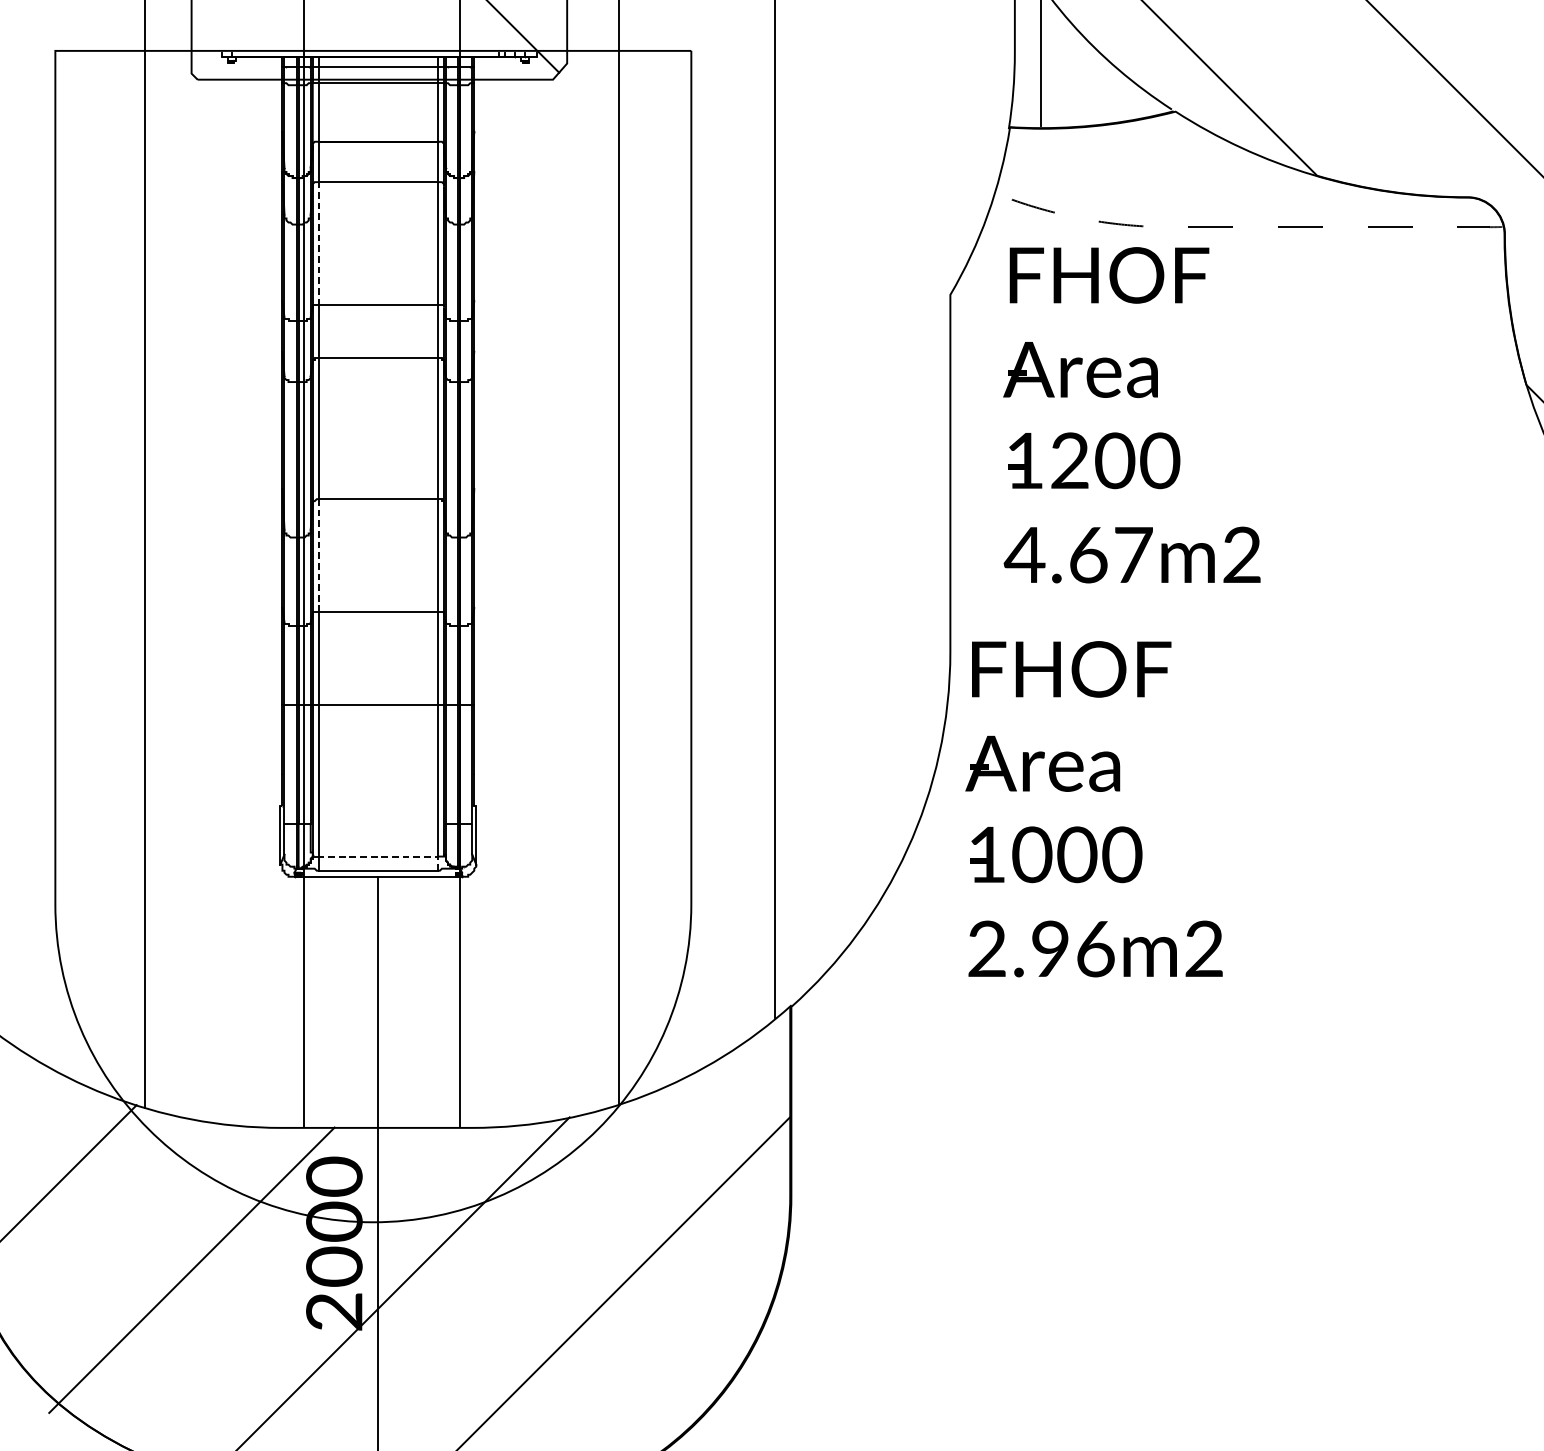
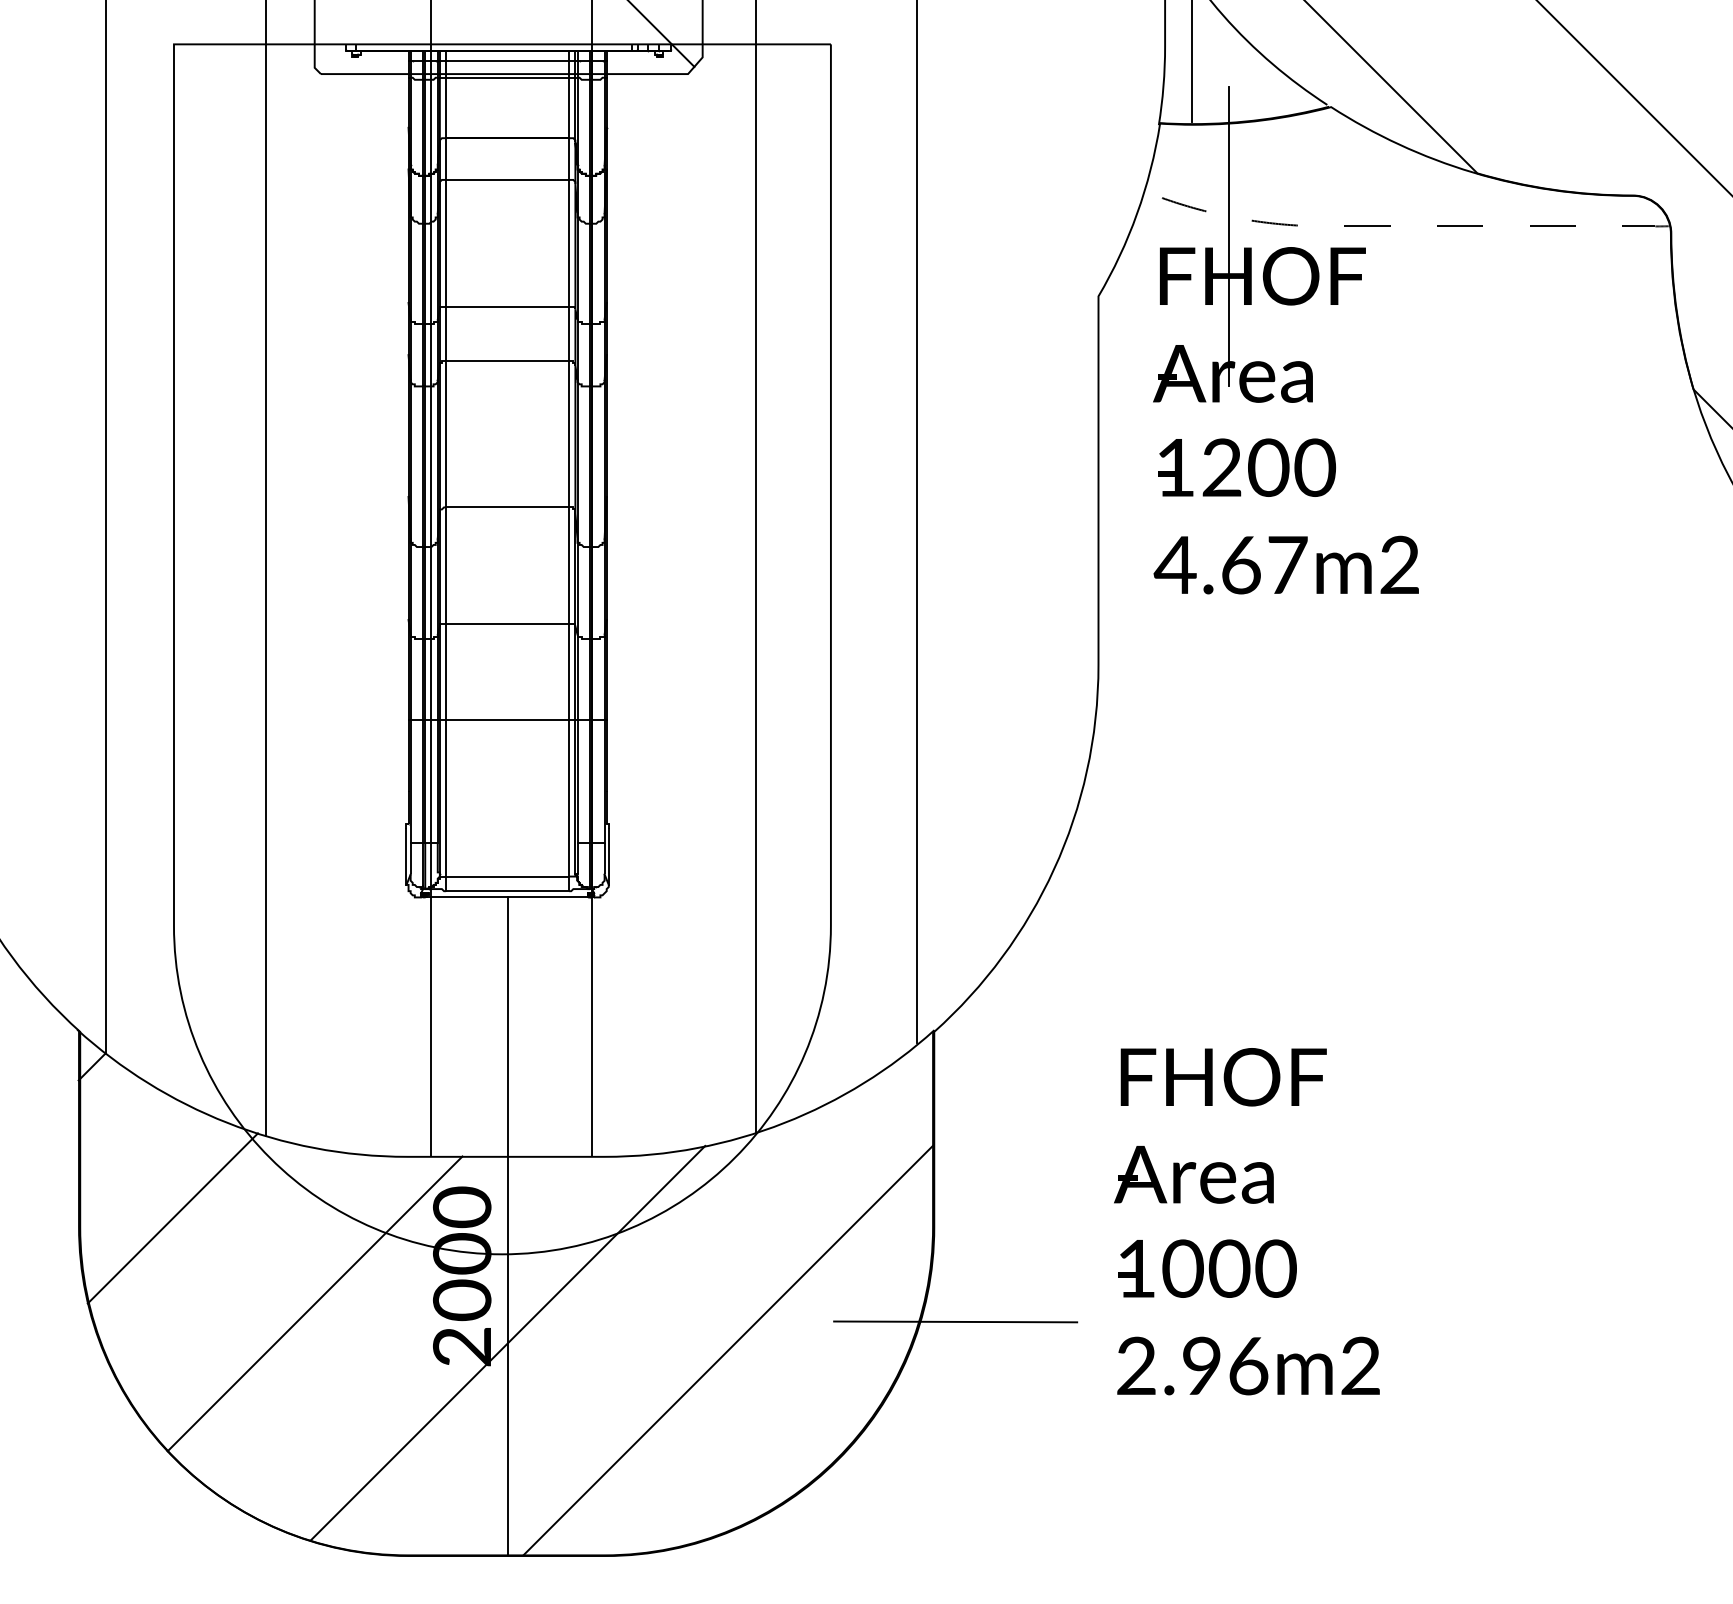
line: (1076, 236) -> (1228, 236), added
line: (319, 243) -> (446, 243), dashed -> solid
line: (319, 555) -> (446, 565), dashed -> solid
text: (1093, 809) -> (1246, 1221), moved
line: (385, 856) -> (515, 876), dashed -> solid
line: (811, 1287) -> (955, 1321), added

